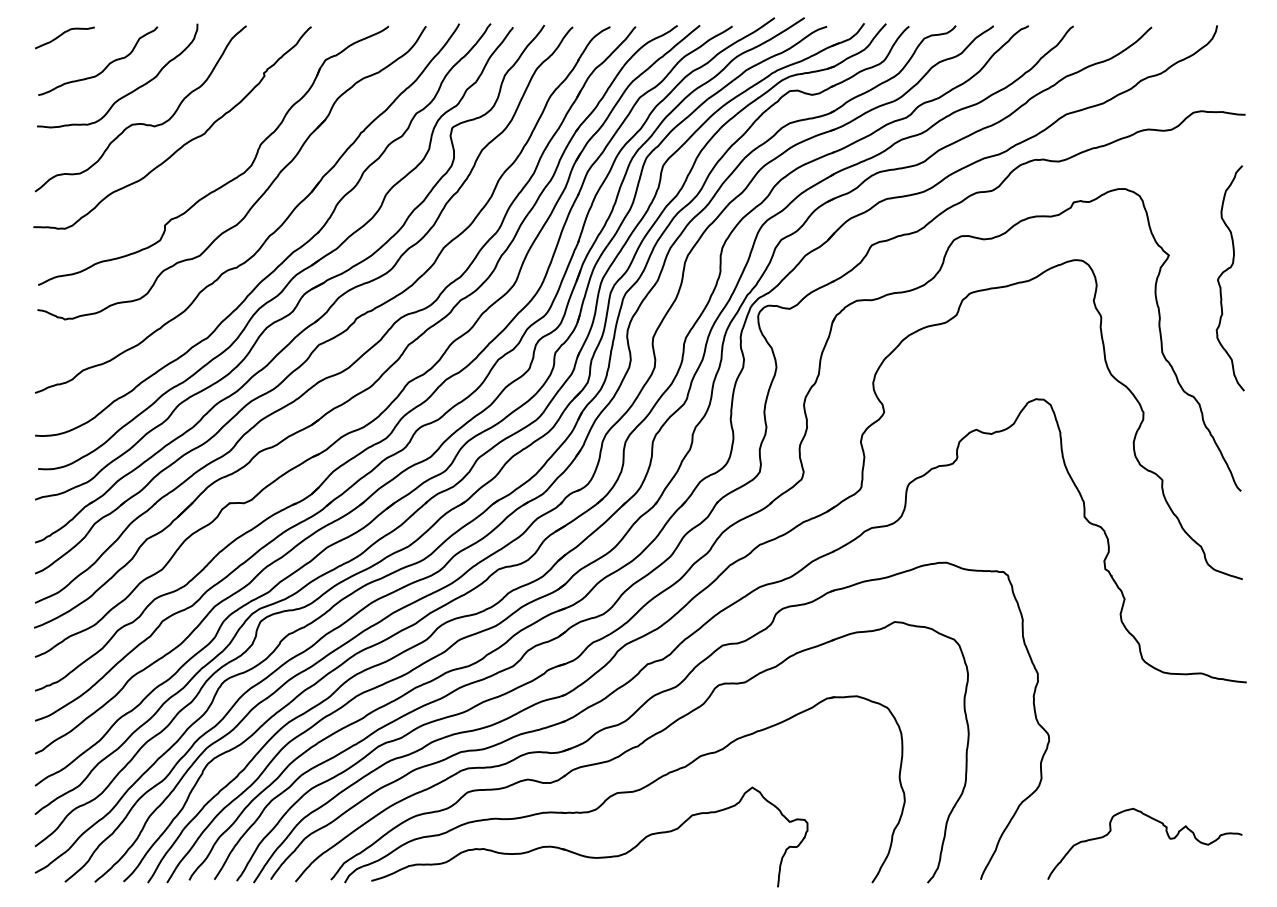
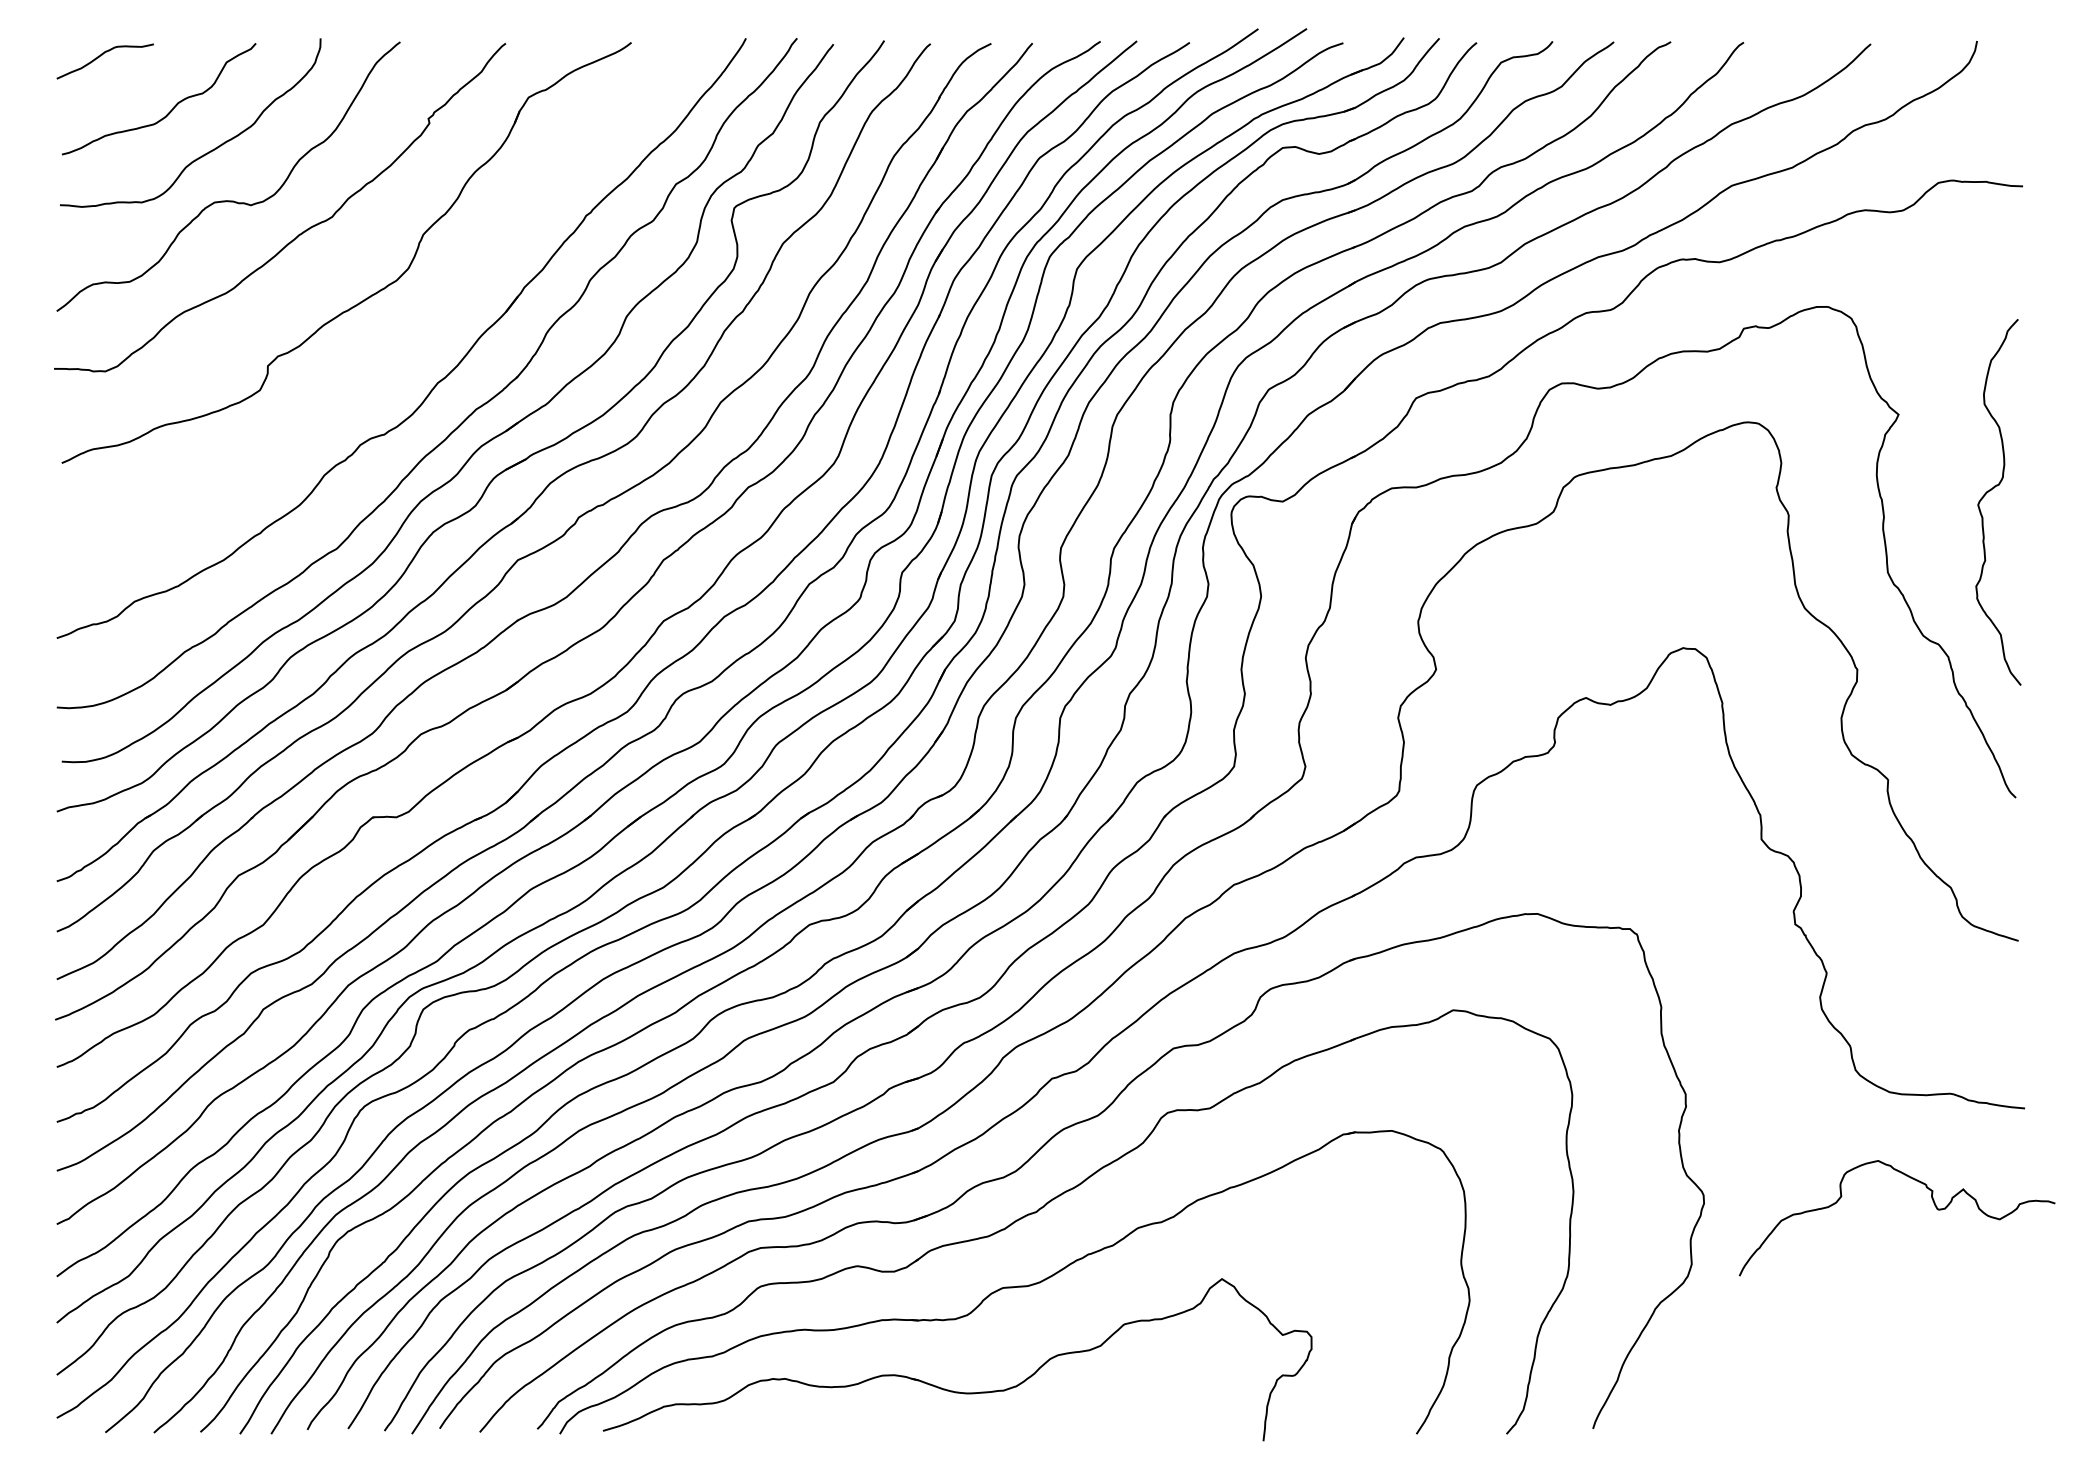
part: (260, 195) -> (422, 317), removed
curve: (1226, 271) -> (1992, 491), moved
curve: (1166, 834) -> (1932, 1202), moved

